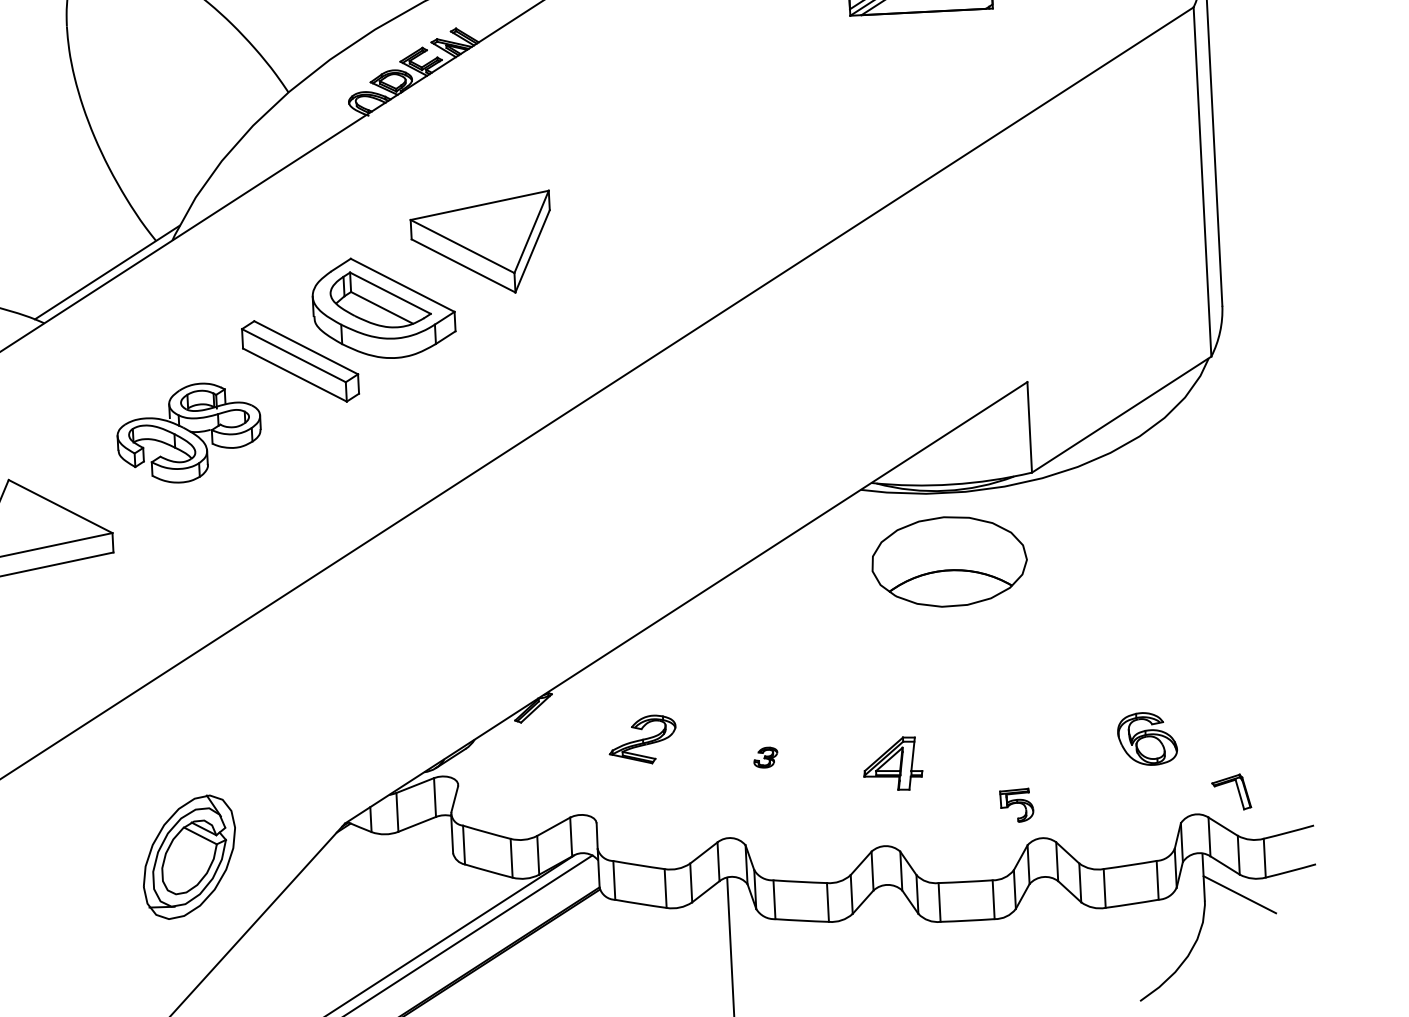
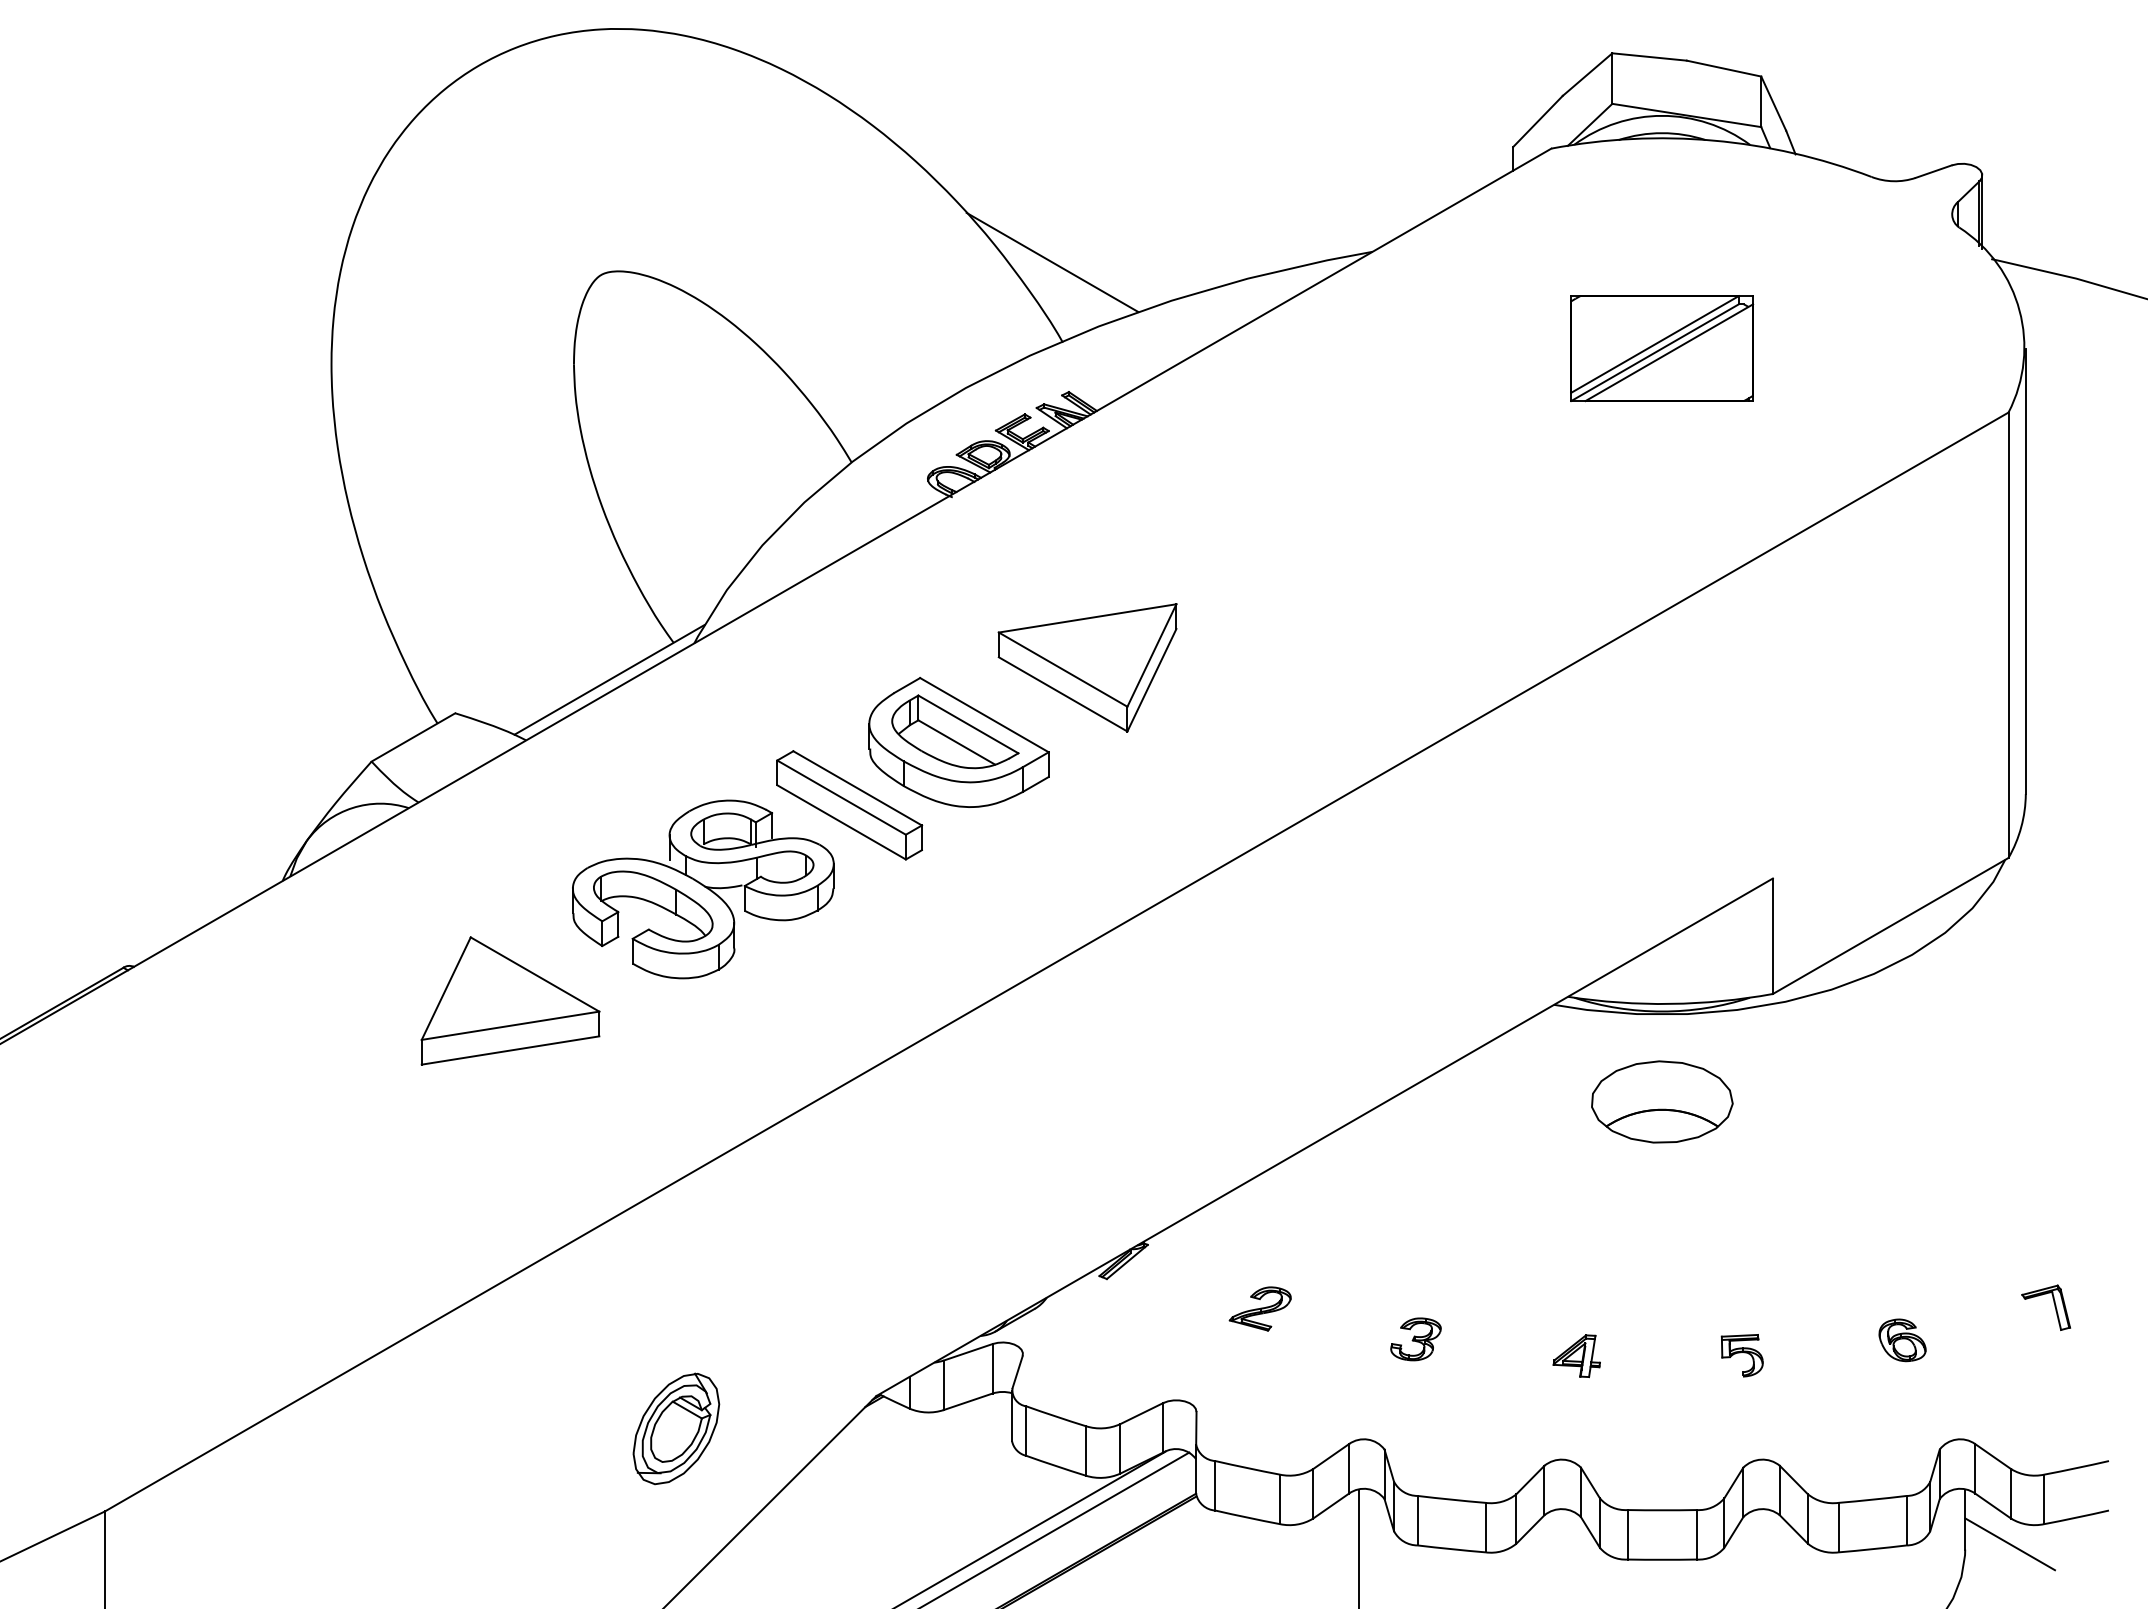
part: (189, 433) -> (703, 889), size x1.43
part: (949, 561) -> (1662, 1101), size x0.71
part: (641, 739) -> (1259, 1308), size x0.71
part: (1147, 739) -> (1902, 1340), size x0.62
part: (765, 757) -> (1415, 1339), size x1.67
part: (892, 764) -> (1576, 1356), size x0.62
part: (1238, 791) -> (2054, 1307), moved
part: (1016, 805) -> (1741, 1355), moved
part: (189, 856) -> (676, 1428), size x0.71

